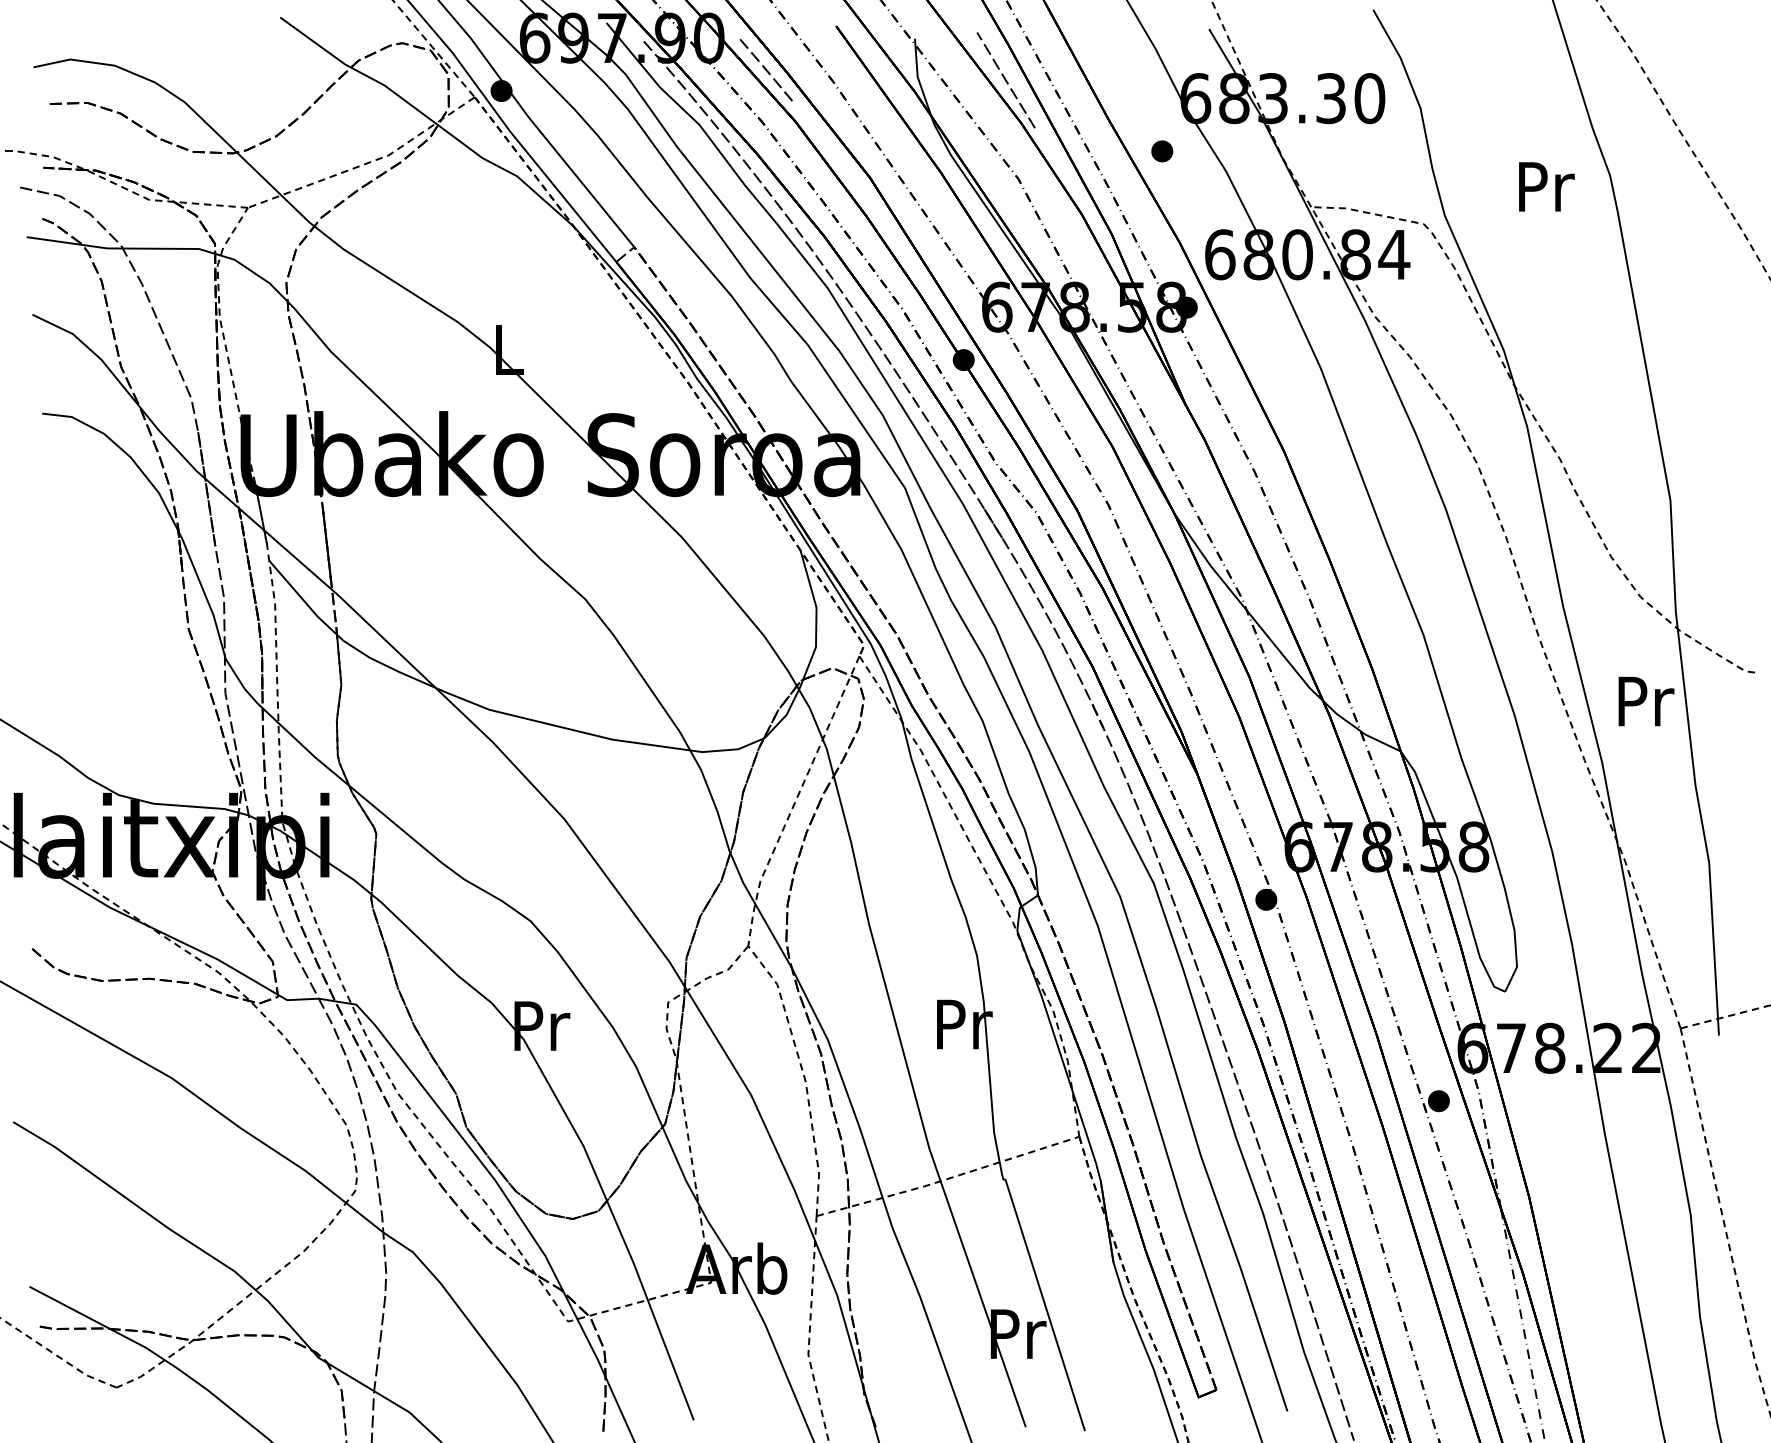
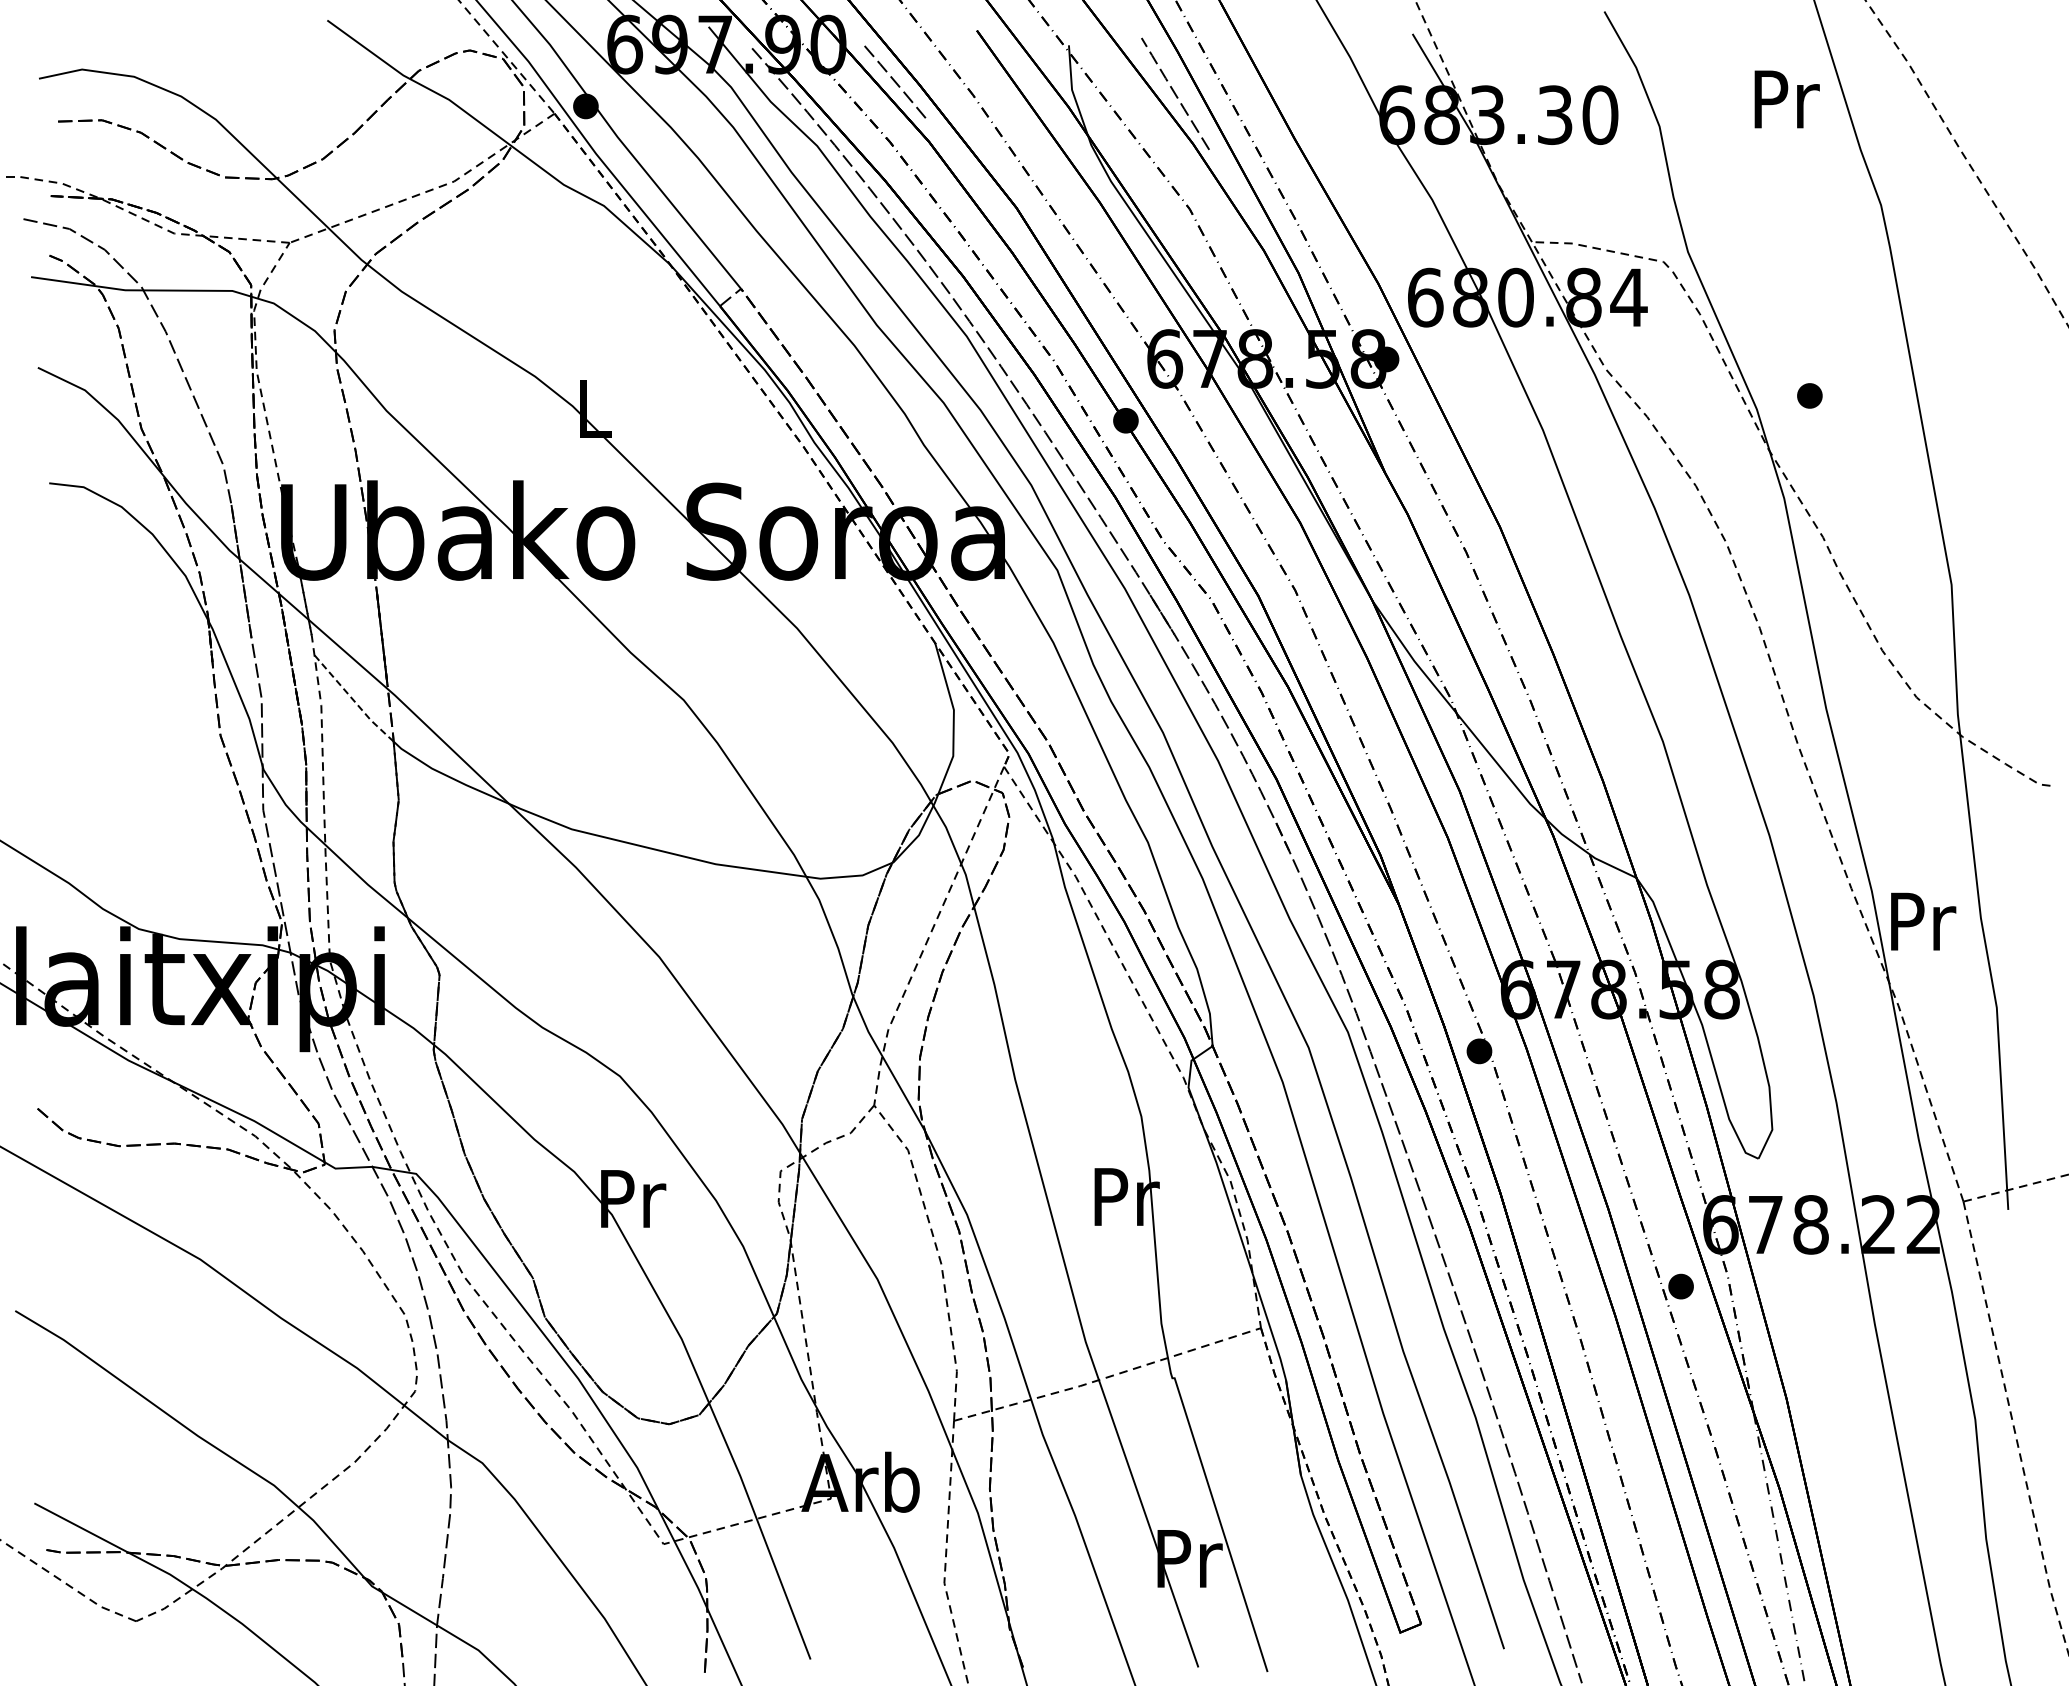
part: (1161, 151) -> (1809, 395), moved
text: (1546, 186) -> (1786, 99), moved
line: (301, 598) -> (352, 699), solid -> dashed
text: (1646, 701) -> (1923, 921), moved

